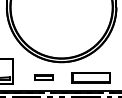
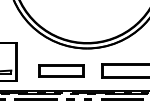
part: (43, 77) -> (60, 70), size x1.67

